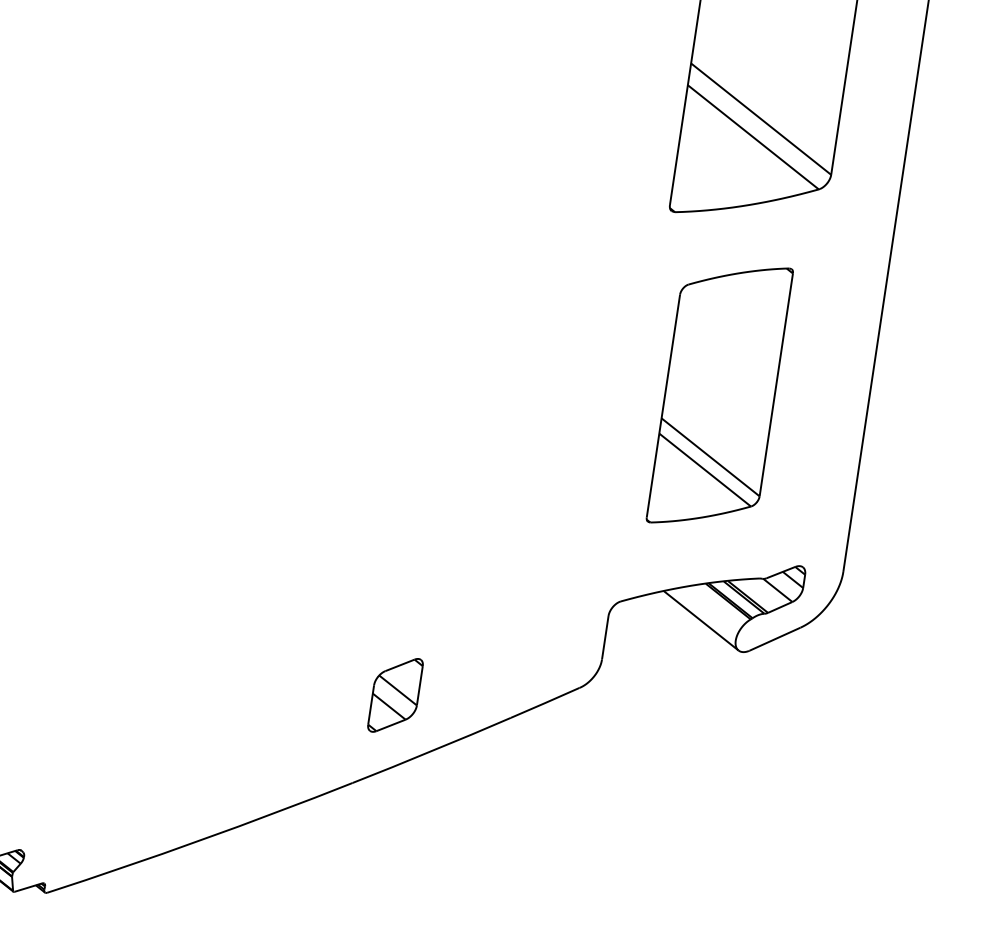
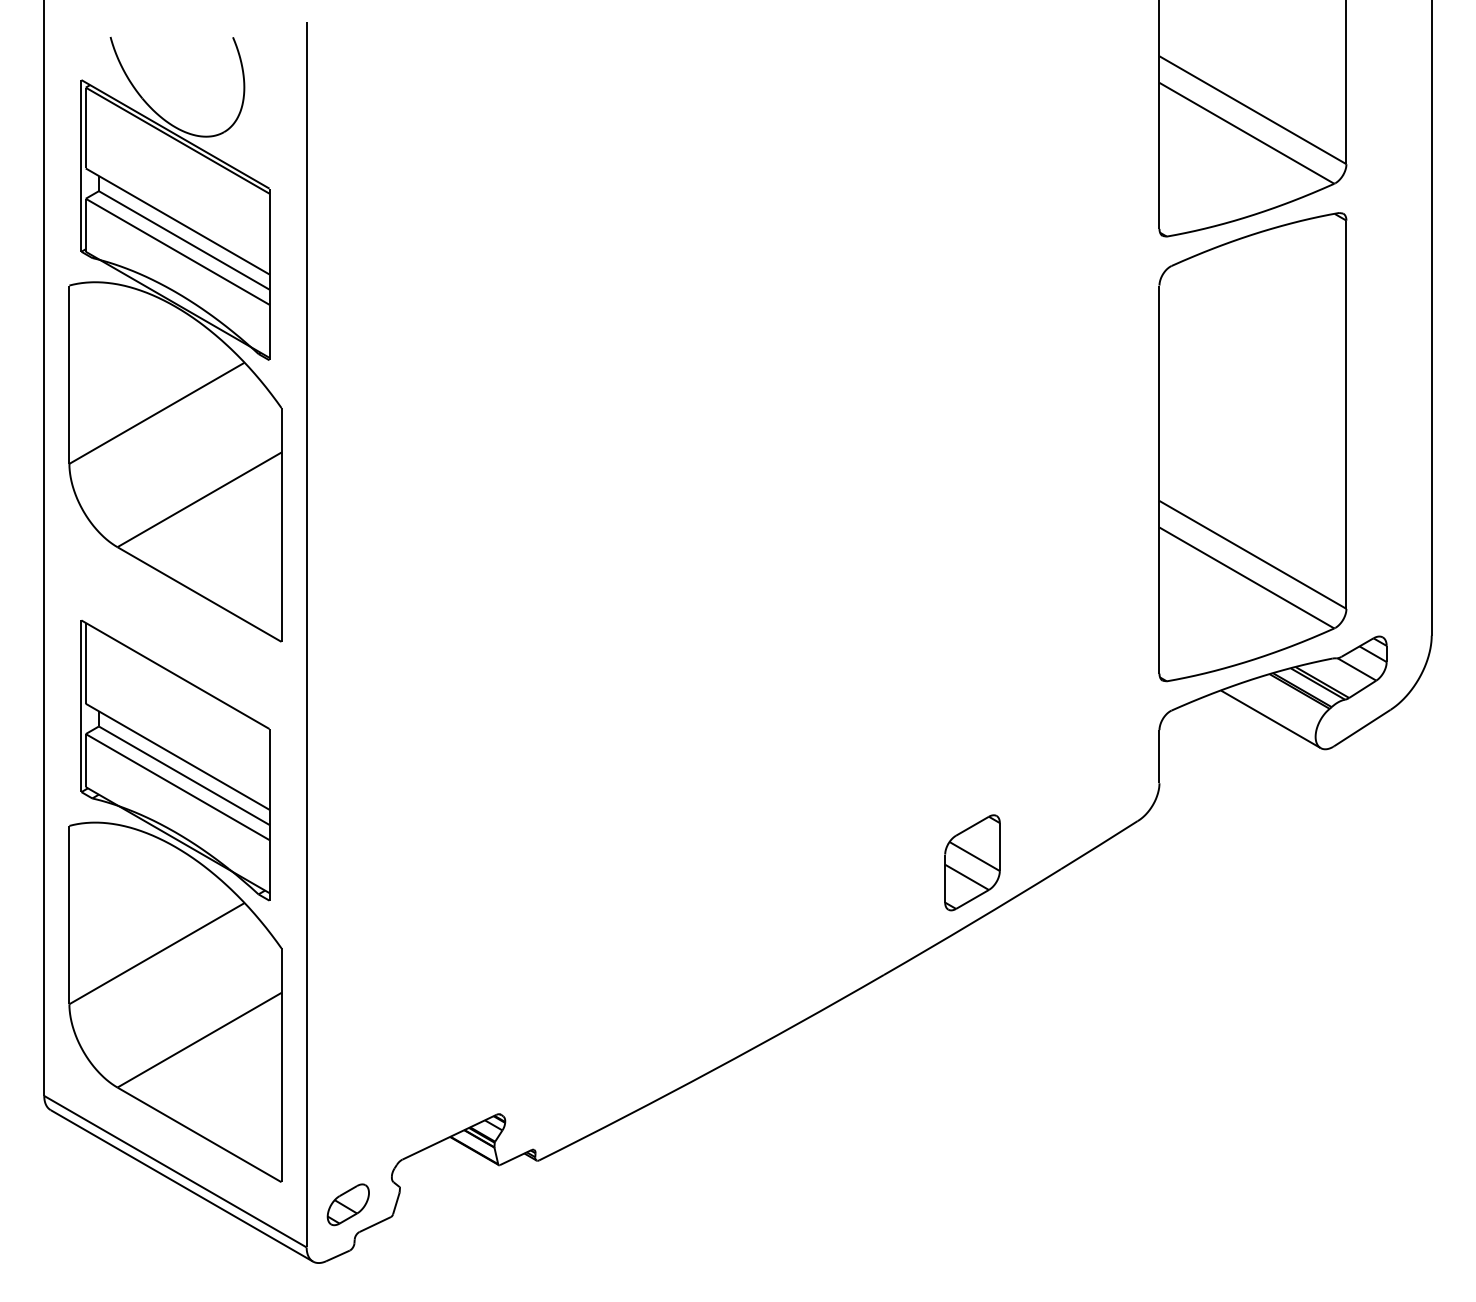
part: (719, 395) -> (1252, 447), size x1.43
part: (395, 695) -> (972, 862), moved

